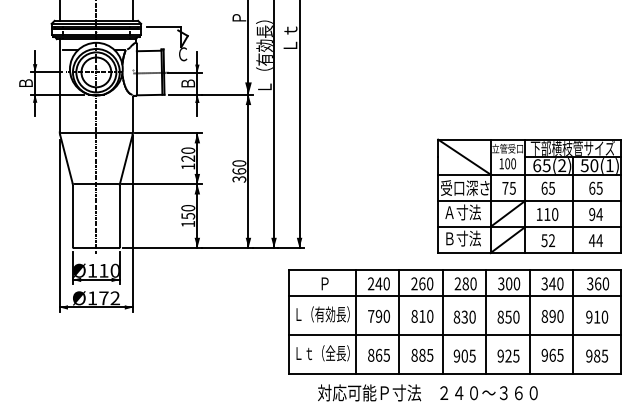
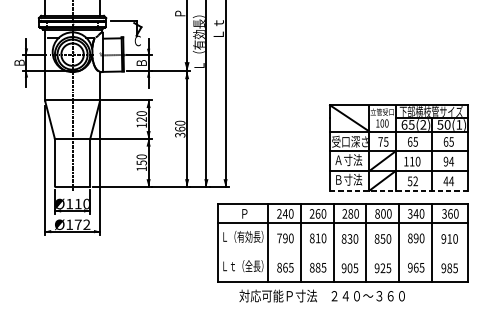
line: (530, 253) -> (399, 191), solid -> dashed
text: (501, 283) -> (377, 213), 300 -> 800
line: (454, 335) -> (342, 252), removed

